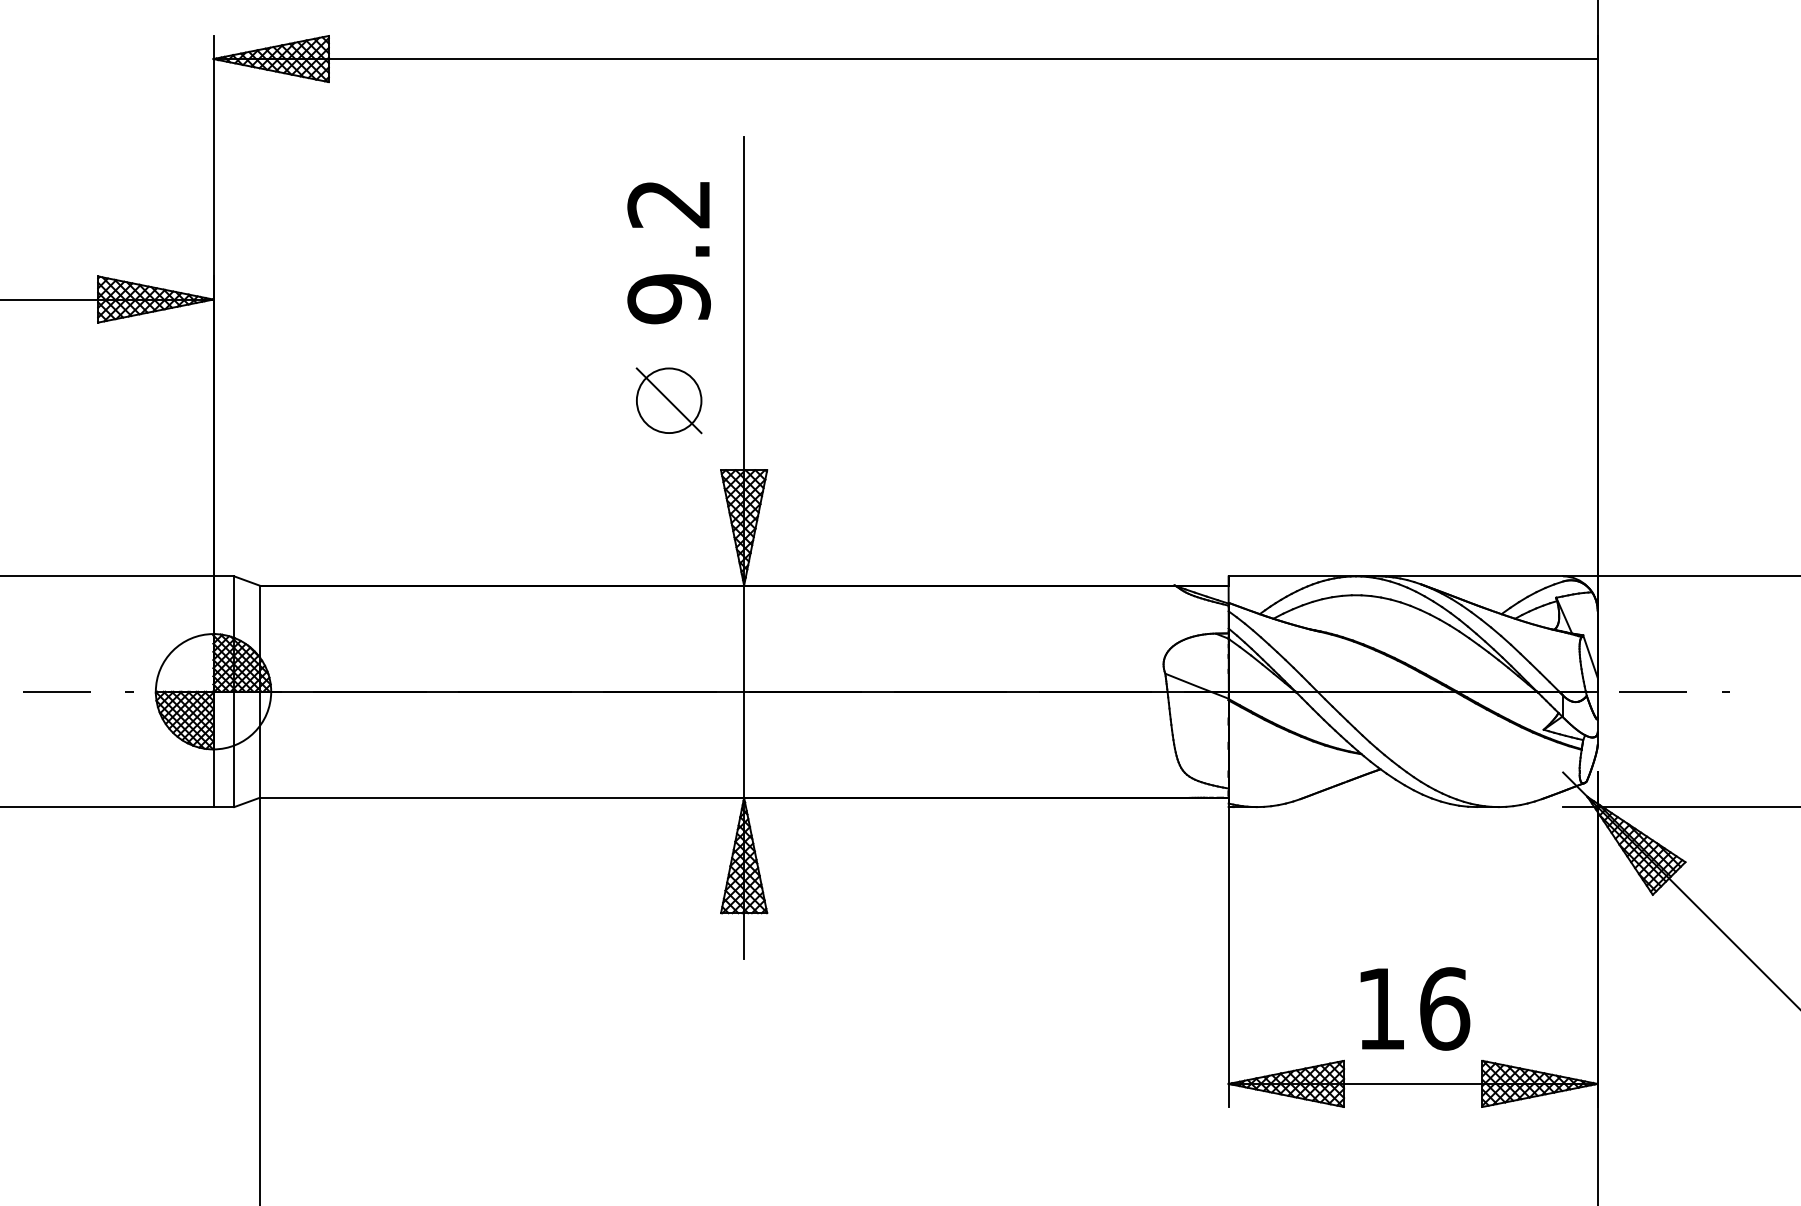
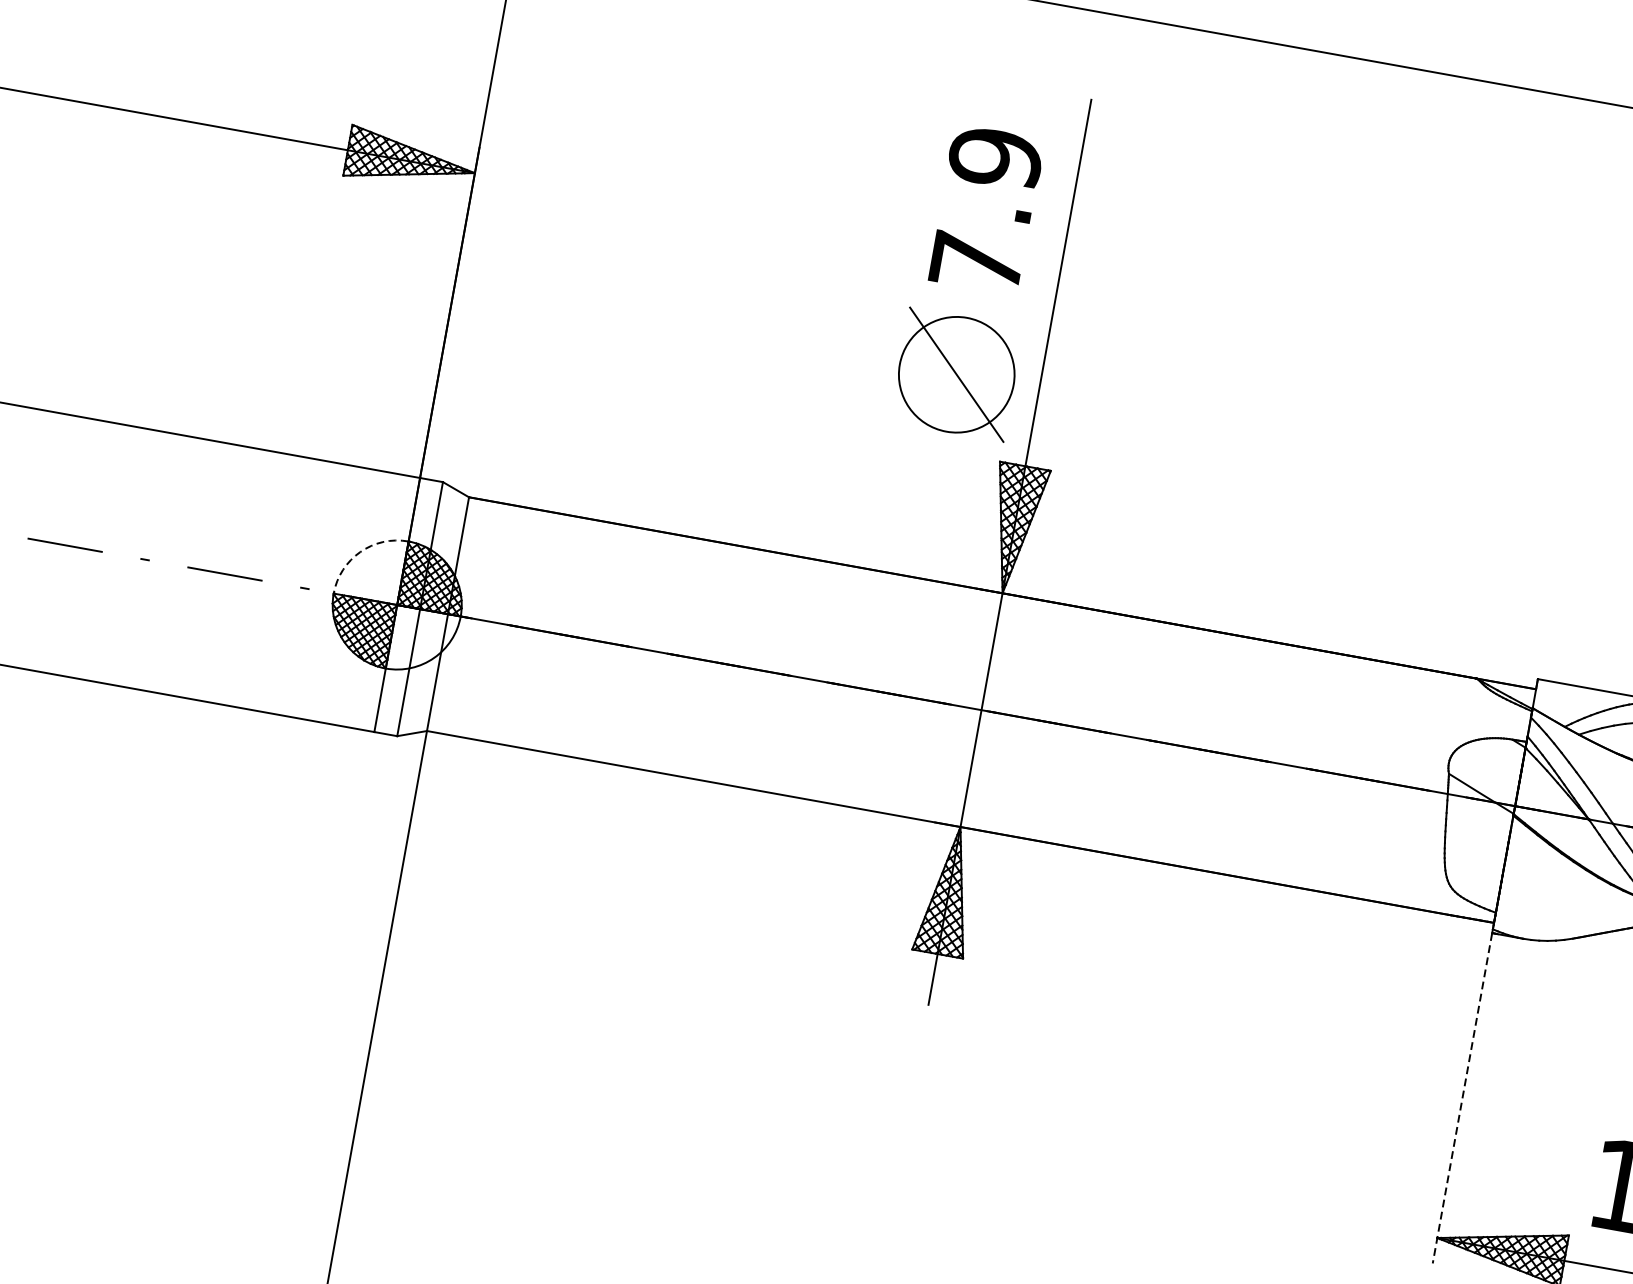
text: (668, 251) -> (985, 210), 9.2 -> 7.9
part: (668, 400) -> (955, 374), size x1.6
arc: (172, 650) -> (360, 551), solid -> dashed
line: (1228, 957) -> (1462, 1098), solid -> dashed

